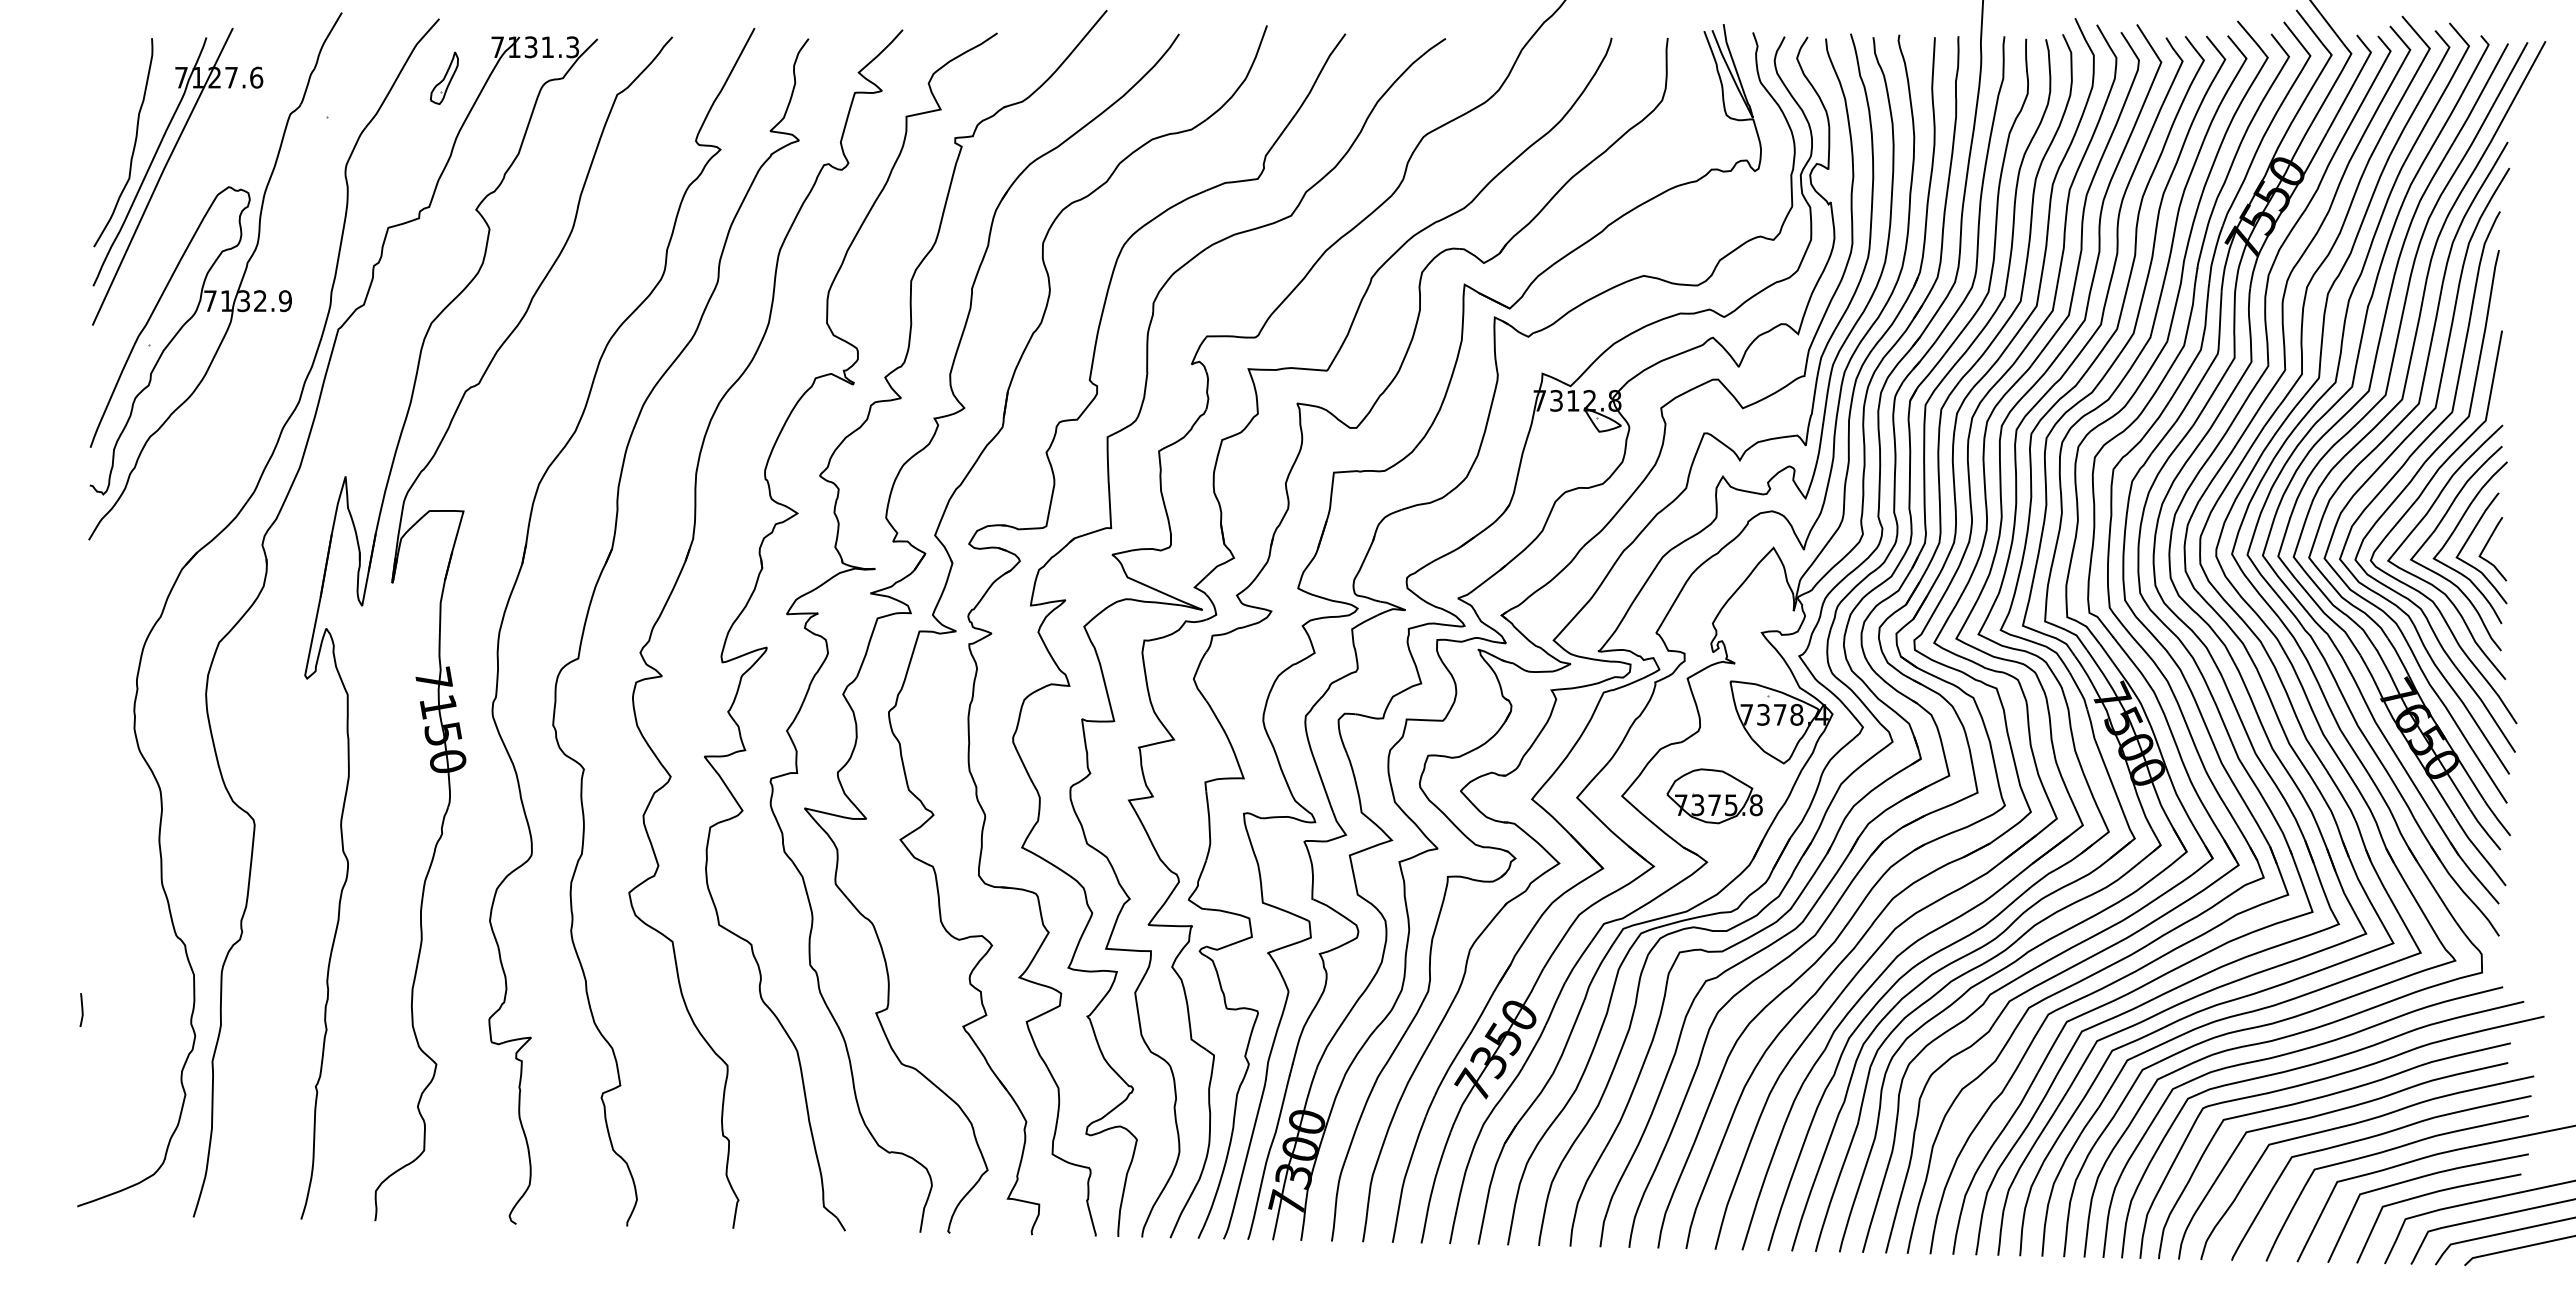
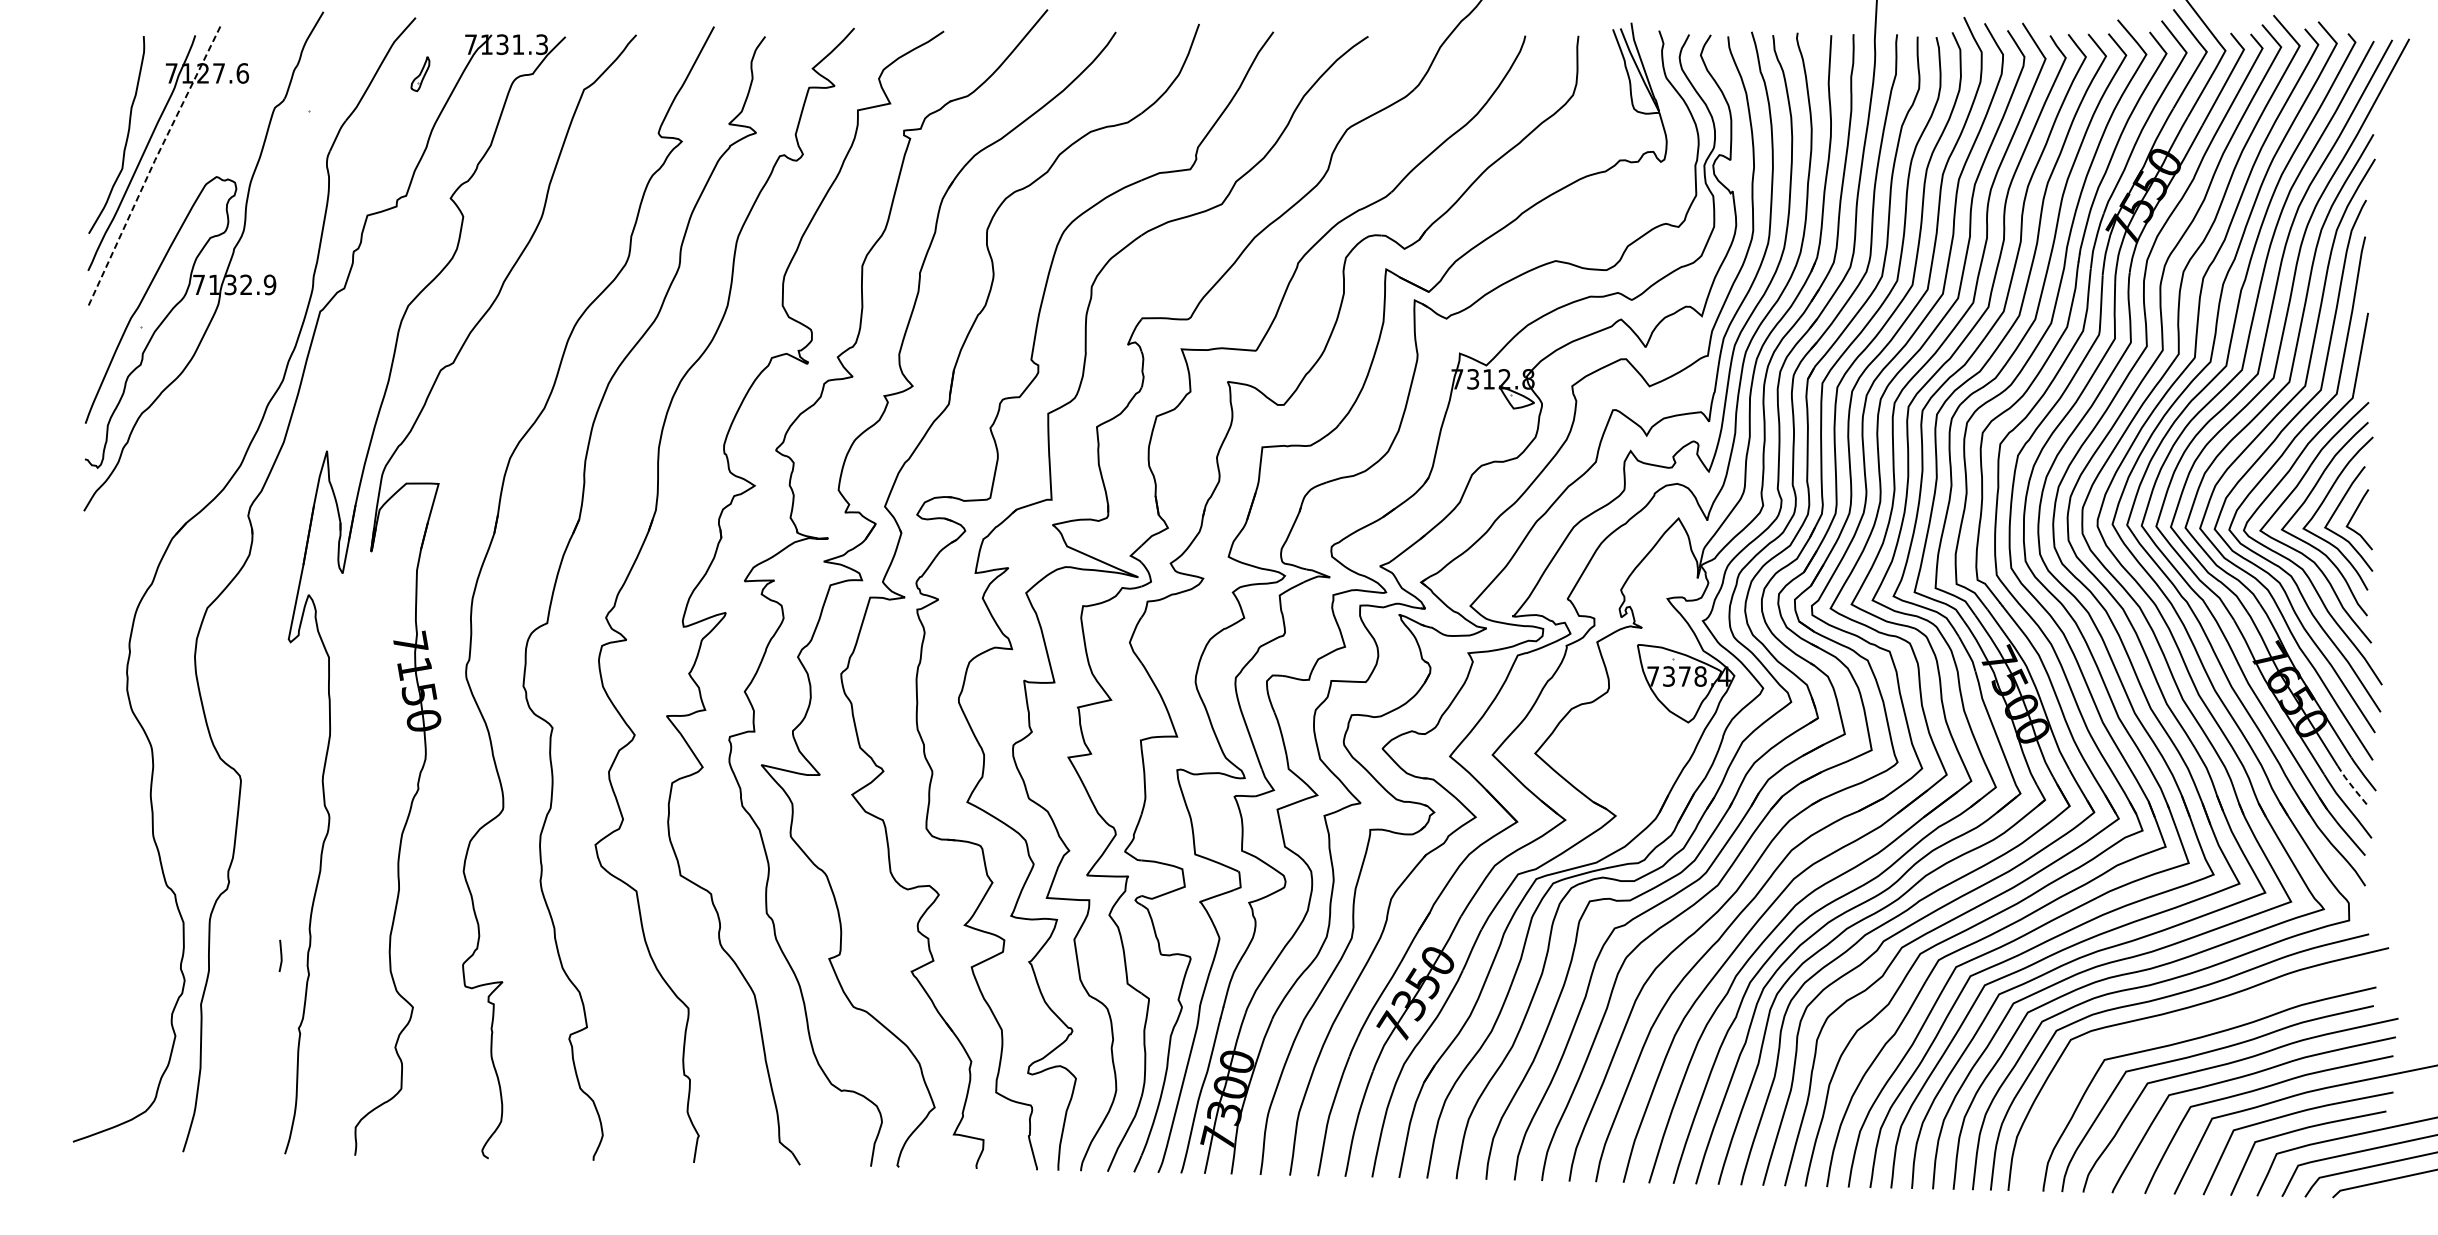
part: (443, 78) -> (419, 74), size x0.7
line: (160, 176) -> (151, 166), solid -> dashed
part: (1714, 796) -> (1622, 753), removed
line: (2484, 829) -> (2351, 785), solid -> dashed
curve: (81, 1009) -> (280, 955), moved
curve: (2326, 1079) -> (2201, 1021), removed

